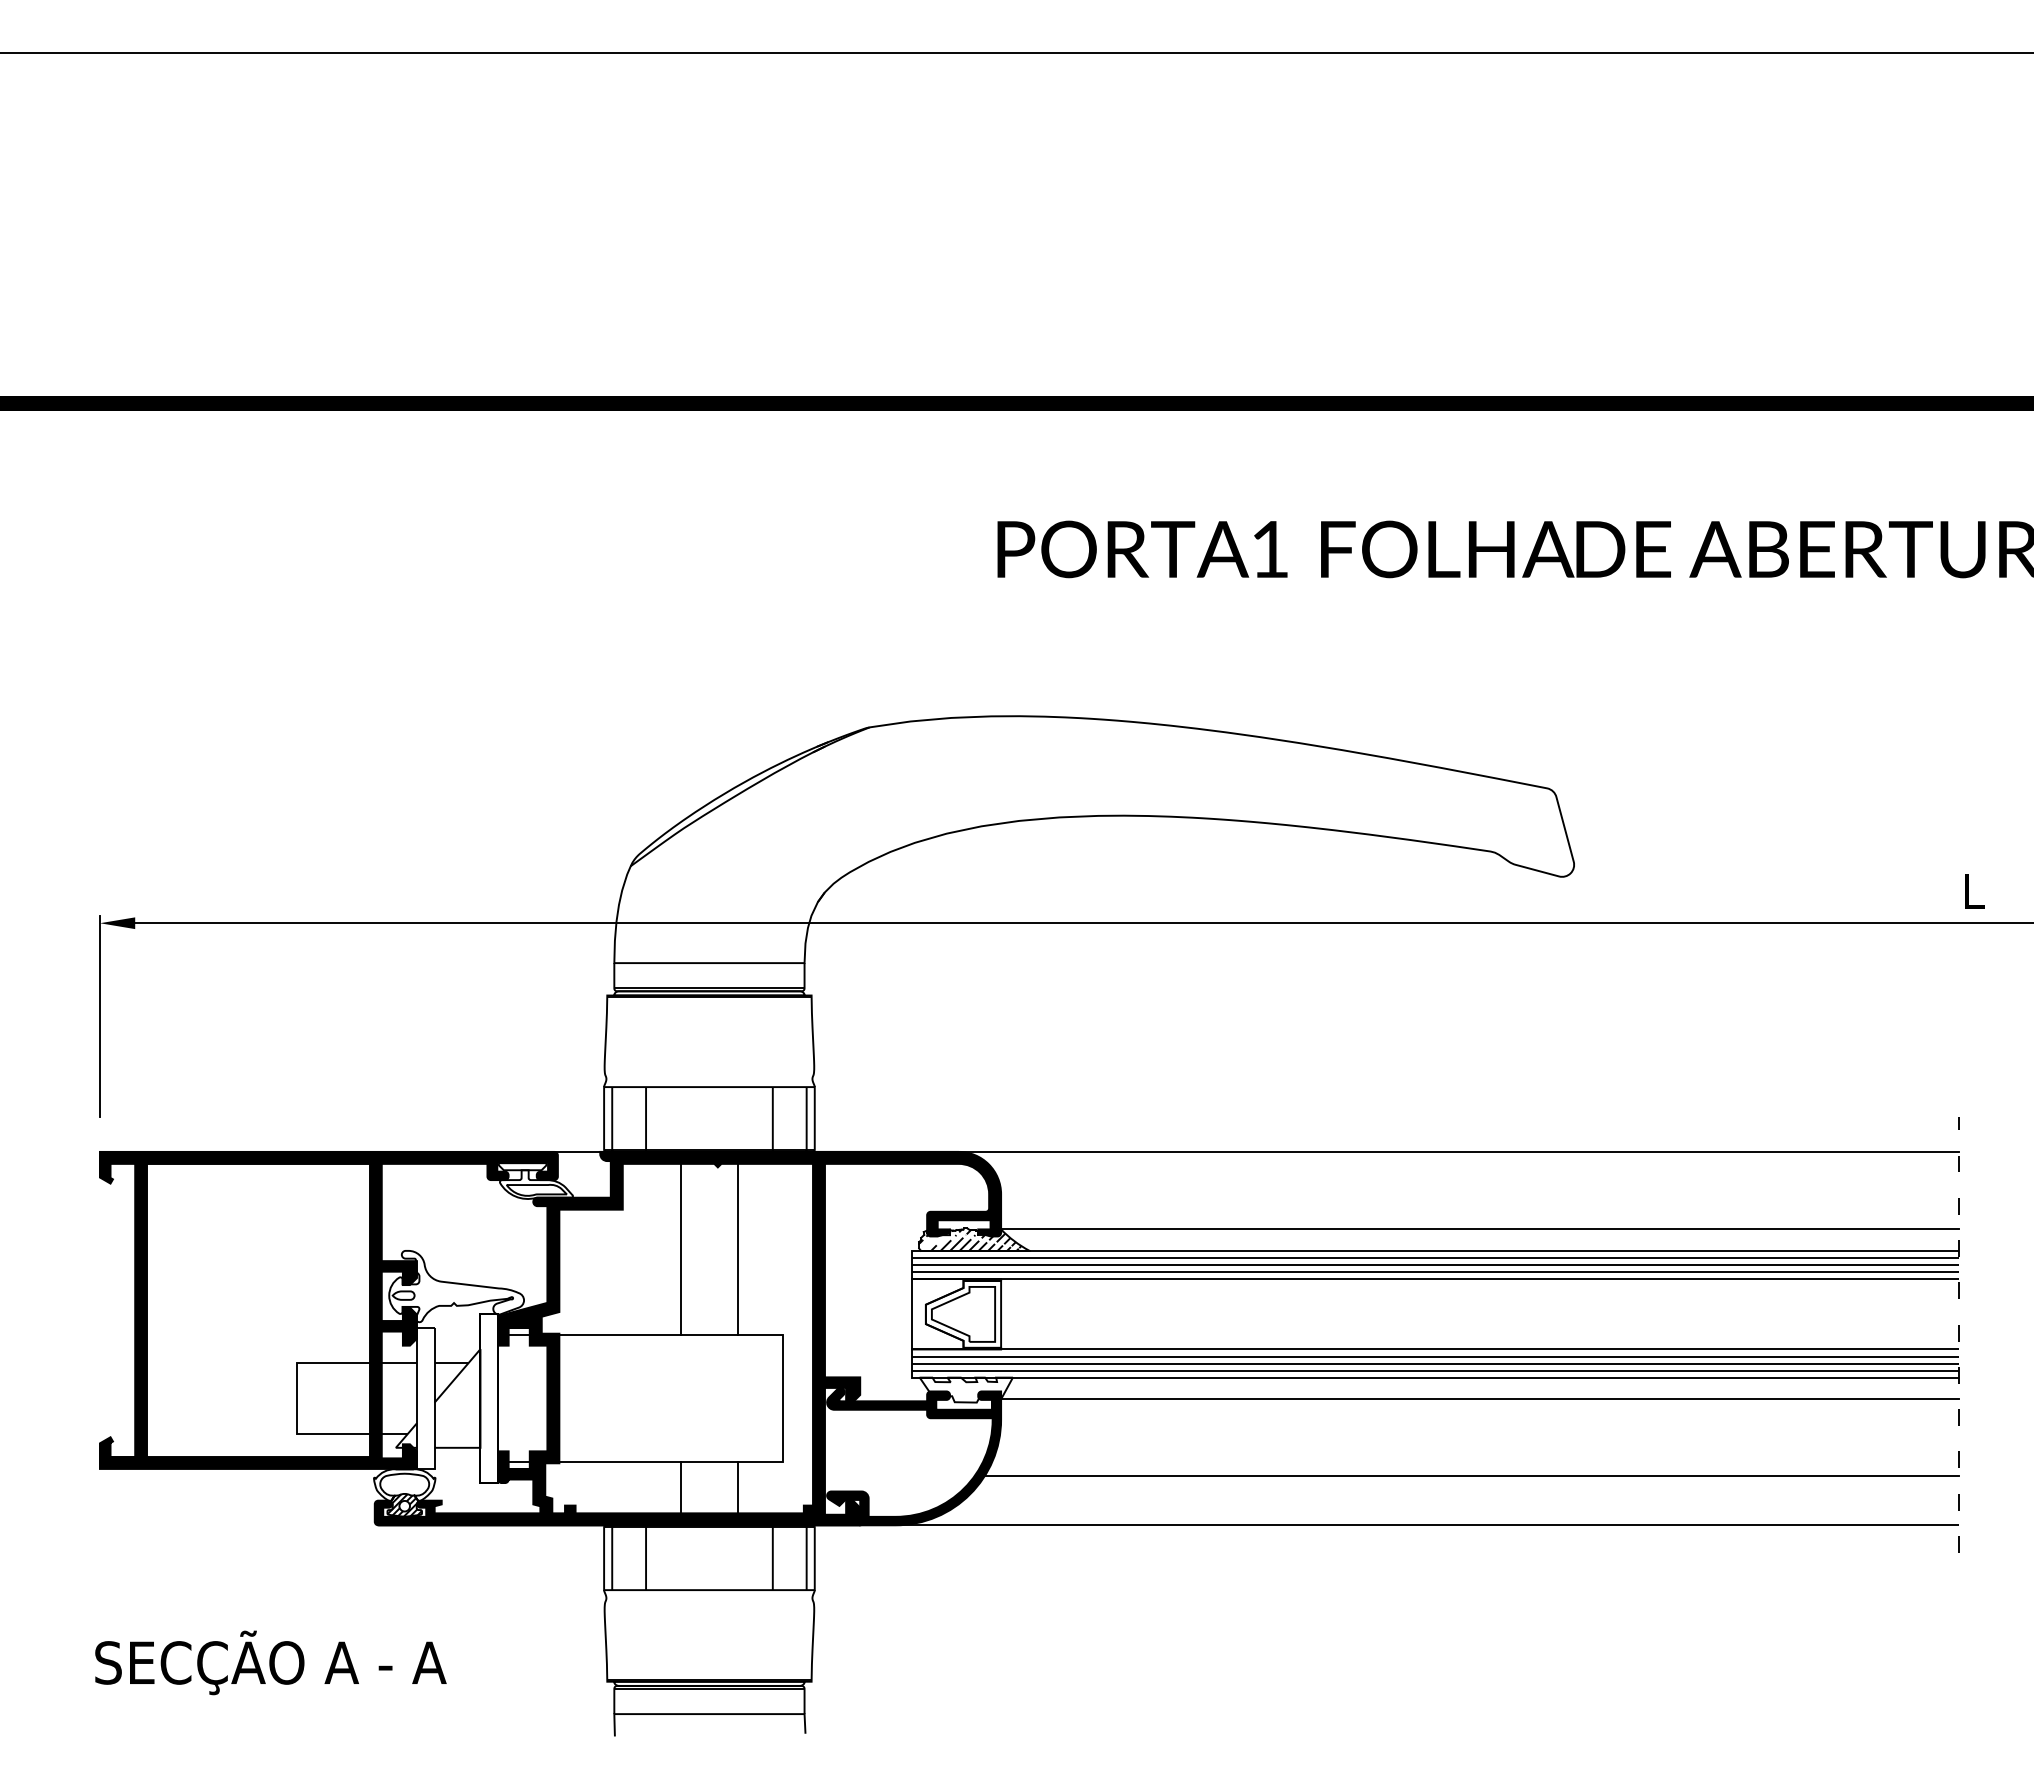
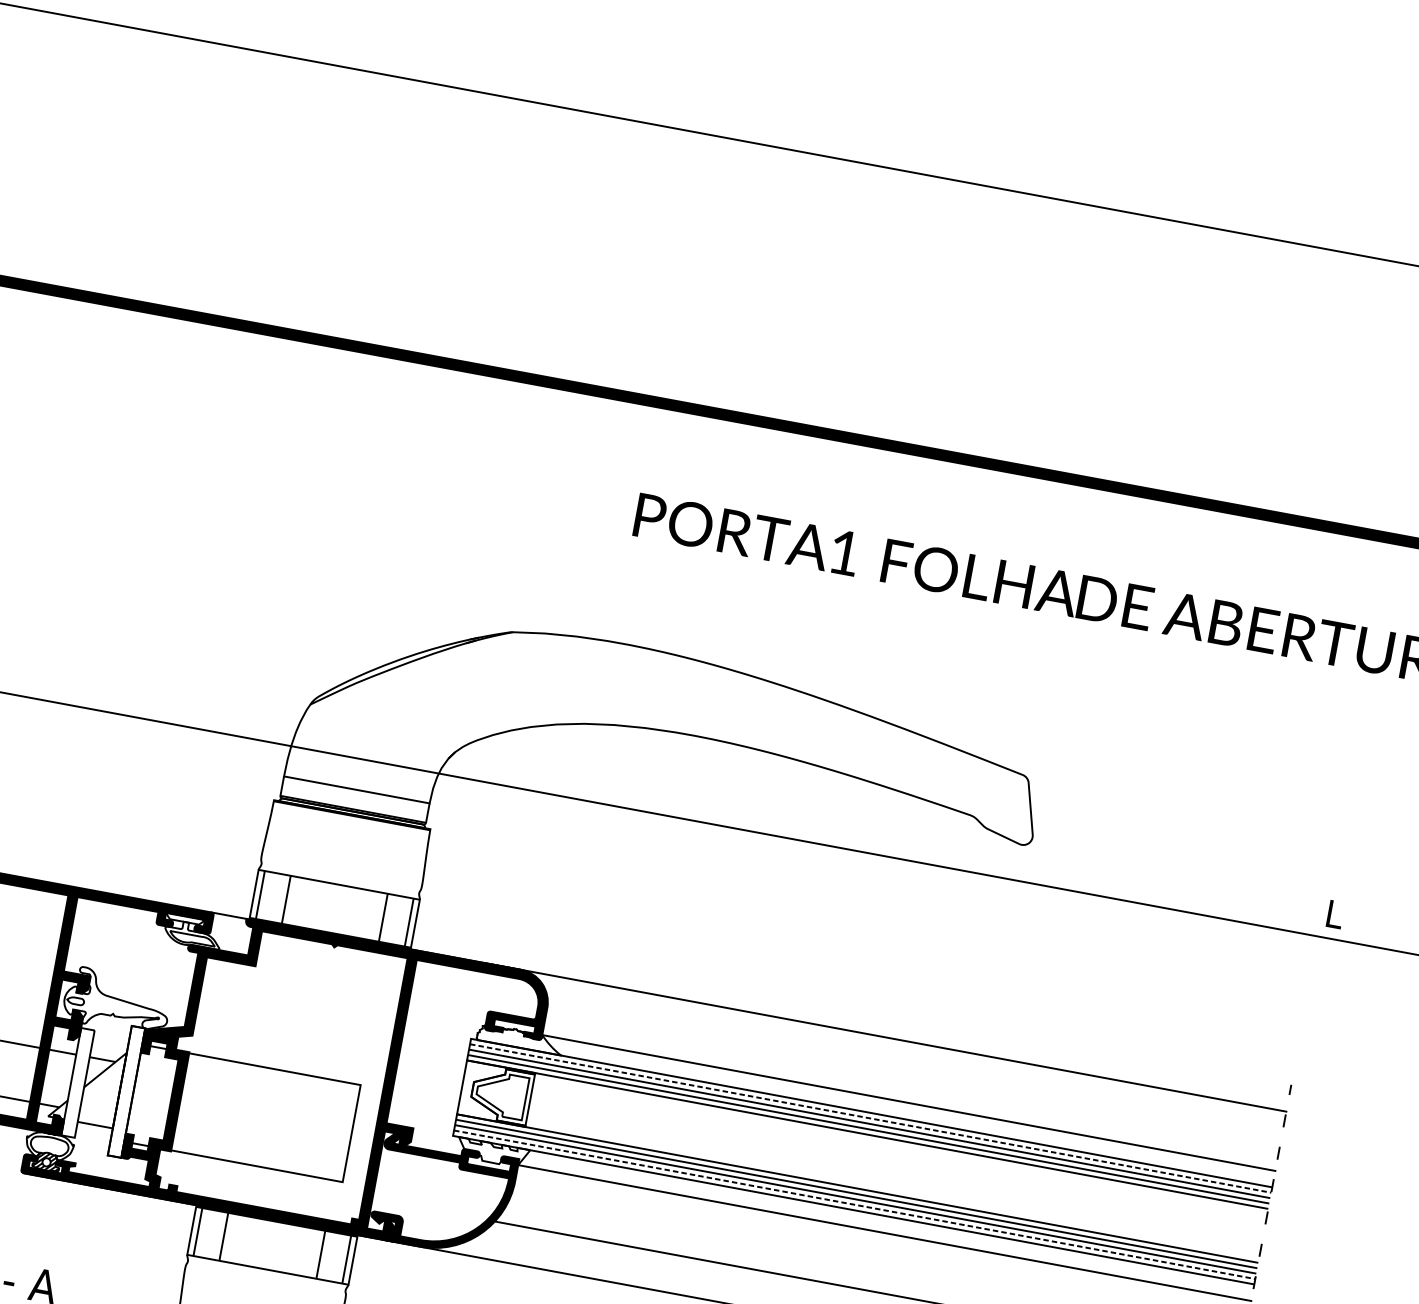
hatch: (973, 1239) -> (519, 1038), removed
line: (681, 1249) -> (294, 1005), removed
line: (737, 1249) -> (337, 1013), removed
line: (1435, 1257) -> (870, 1118), solid -> dashed
line: (1435, 1370) -> (854, 1204), solid -> dashed
line: (681, 1487) -> (261, 1187), removed
line: (737, 1487) -> (303, 1195), removed

